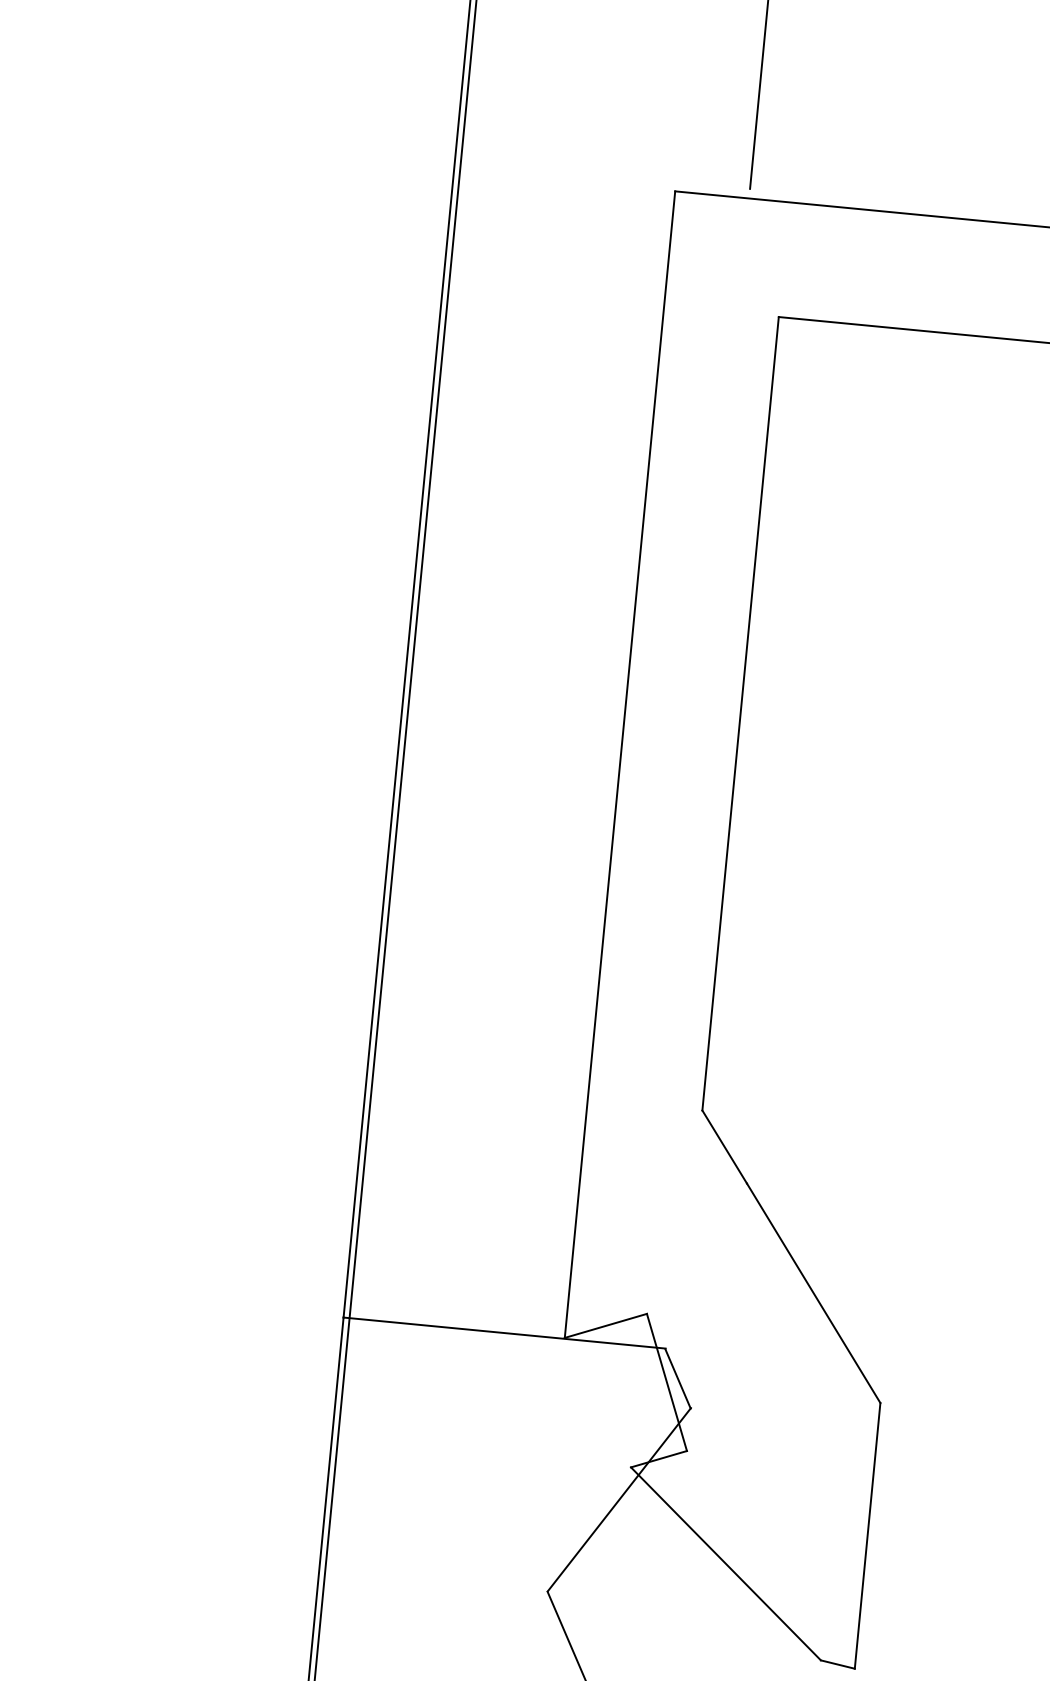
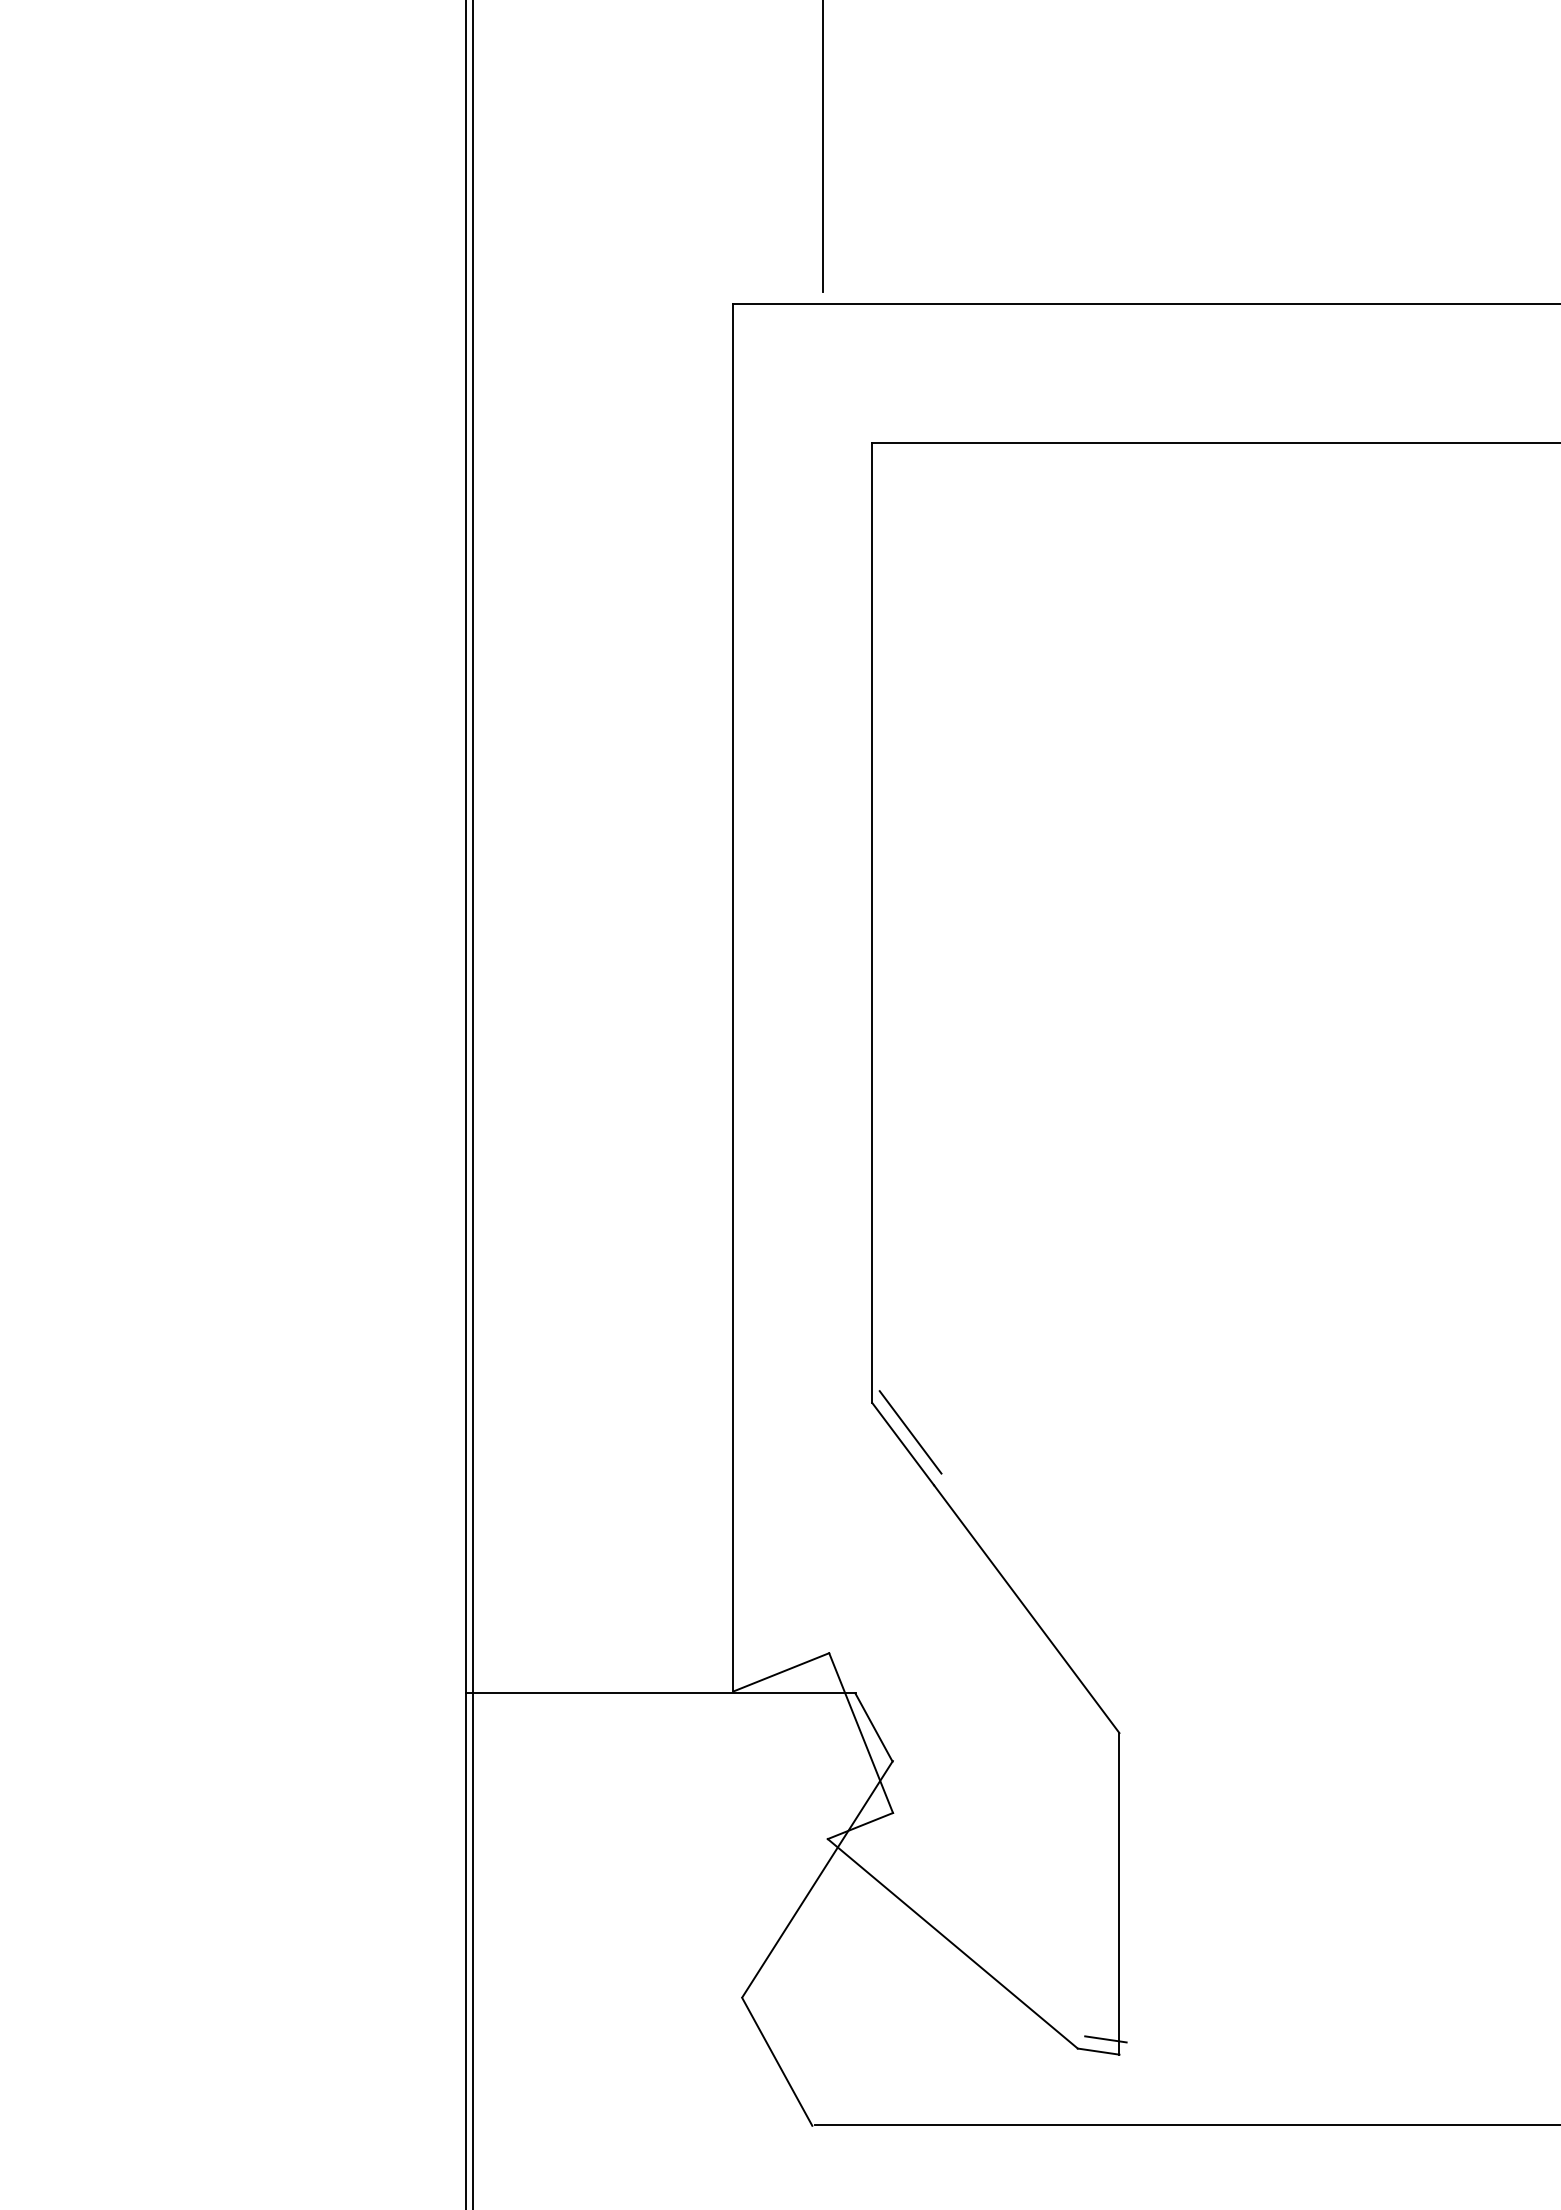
line: (731, 1138) -> (910, 1432), added
line: (844, 1655) -> (1105, 2039), added

